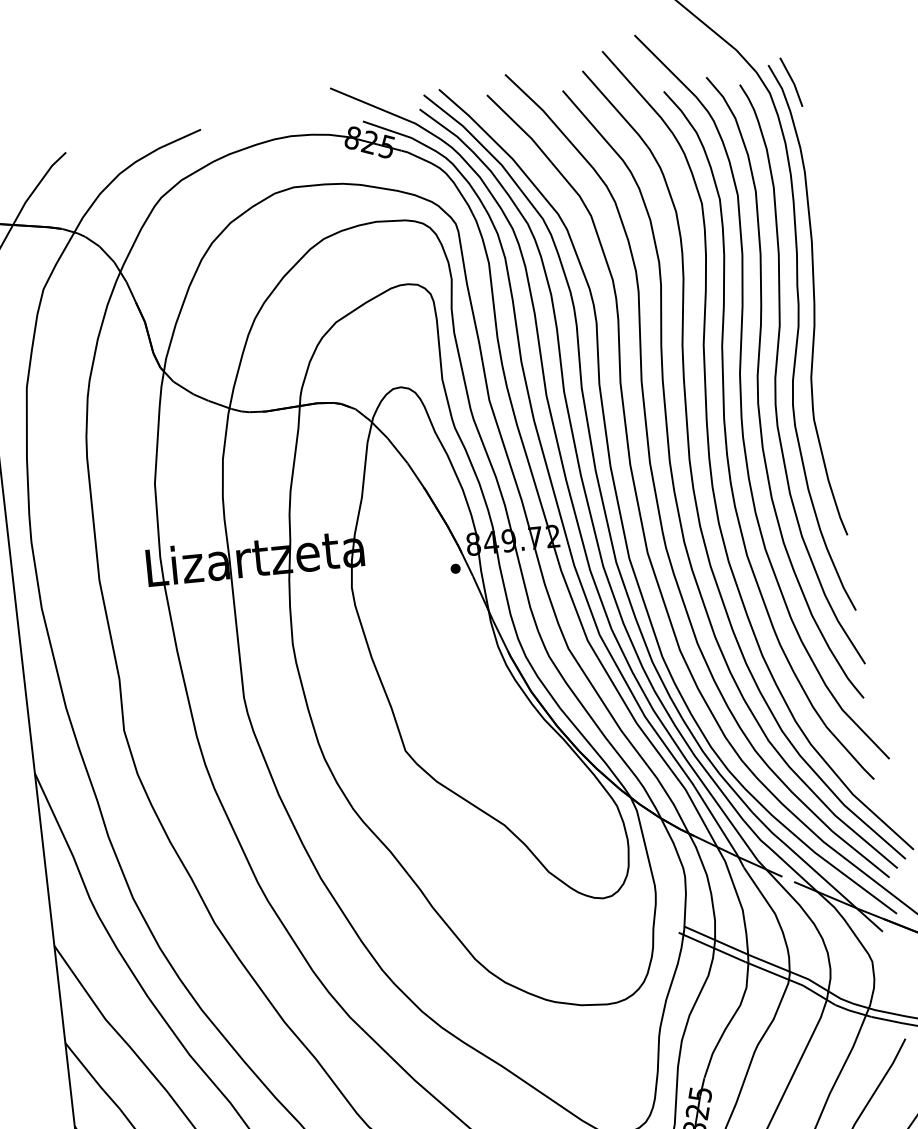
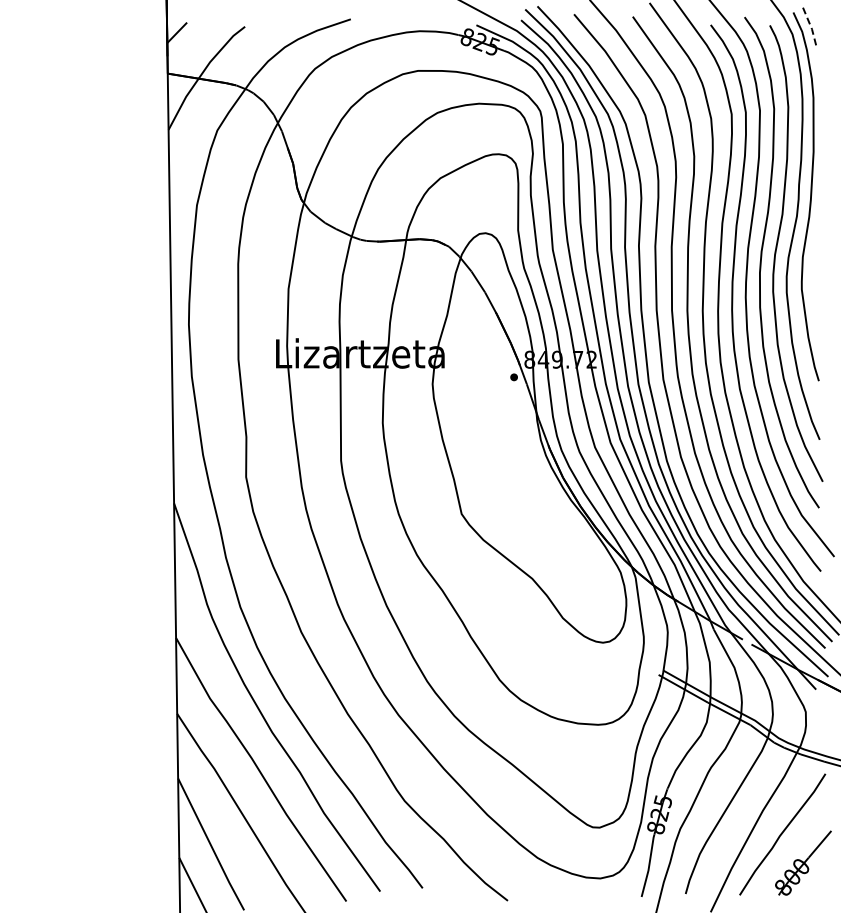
line: (793, 82) -> (811, 27), solid -> dashed

